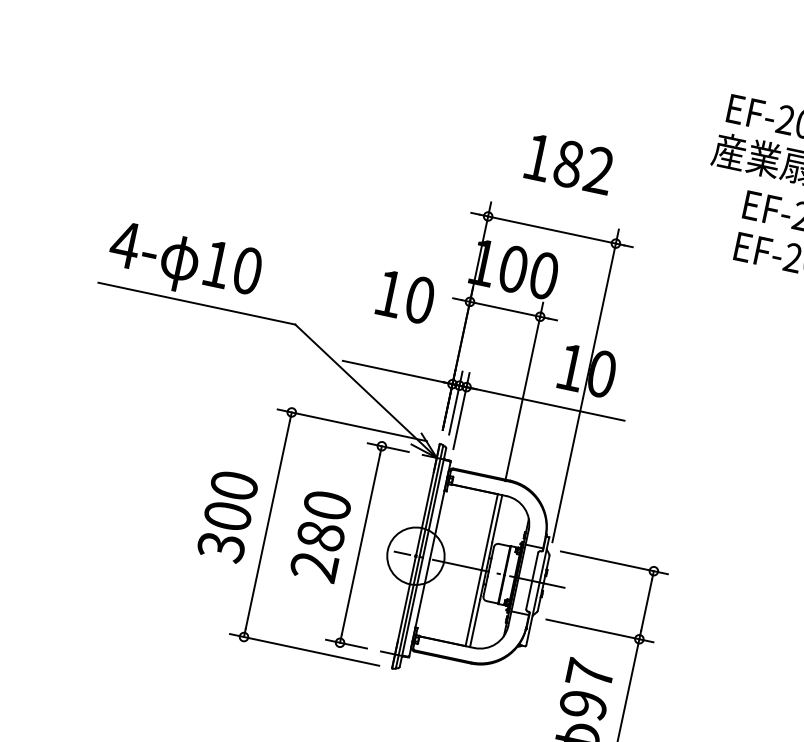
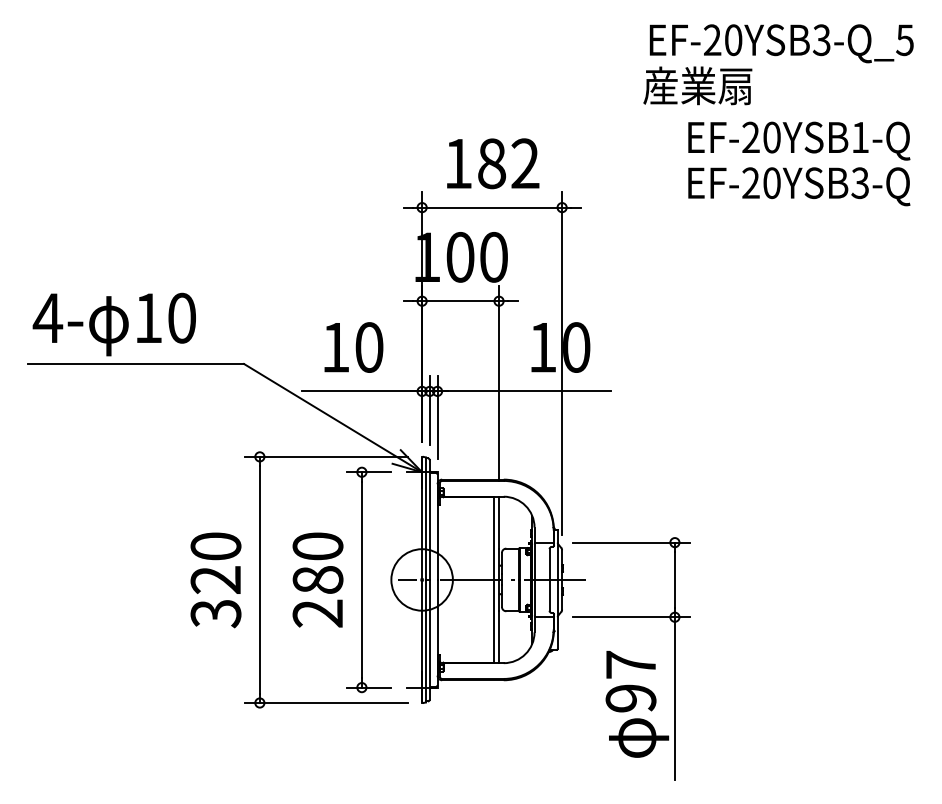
text: (570, 164) -> (493, 163), moved
text: (405, 297) -> (353, 347), moved
text: (227, 516) -> (215, 580), 300 -> 320

